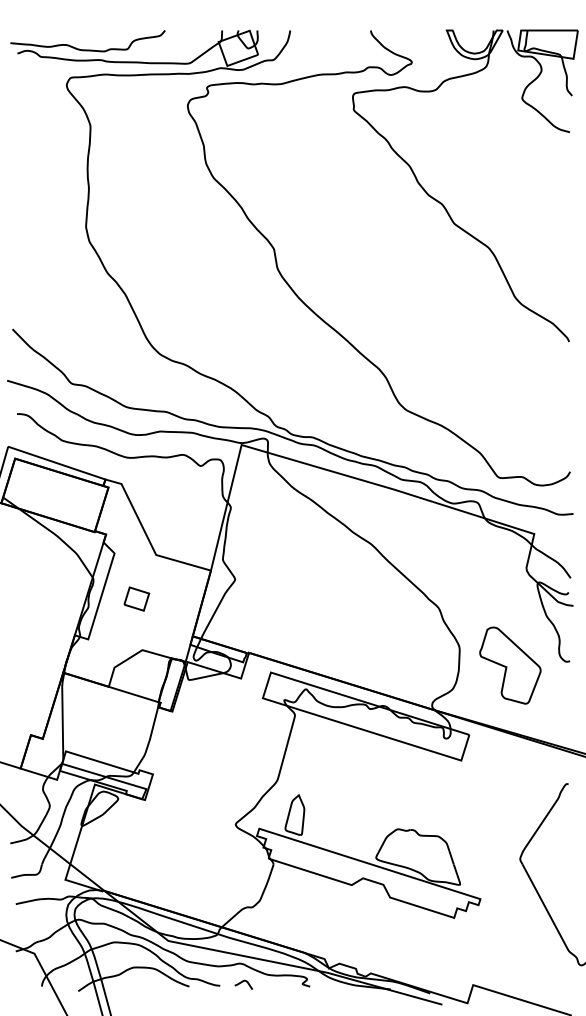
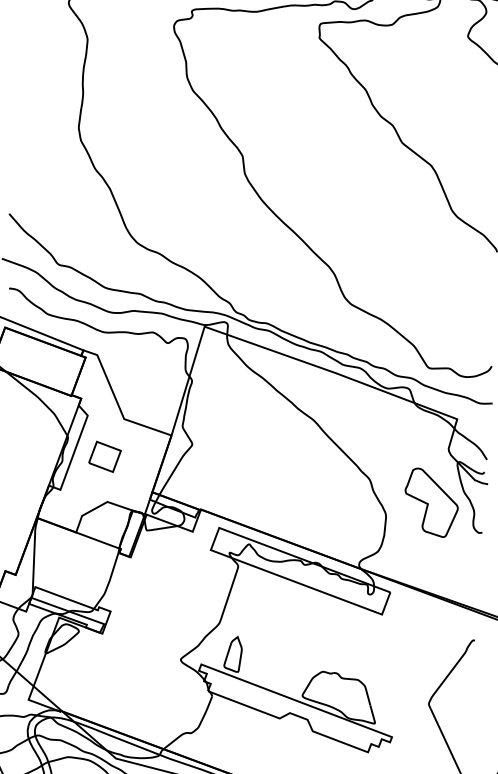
part: (136, 598) -> (104, 456), size x1.43
part: (510, 665) -> (431, 502), moved

